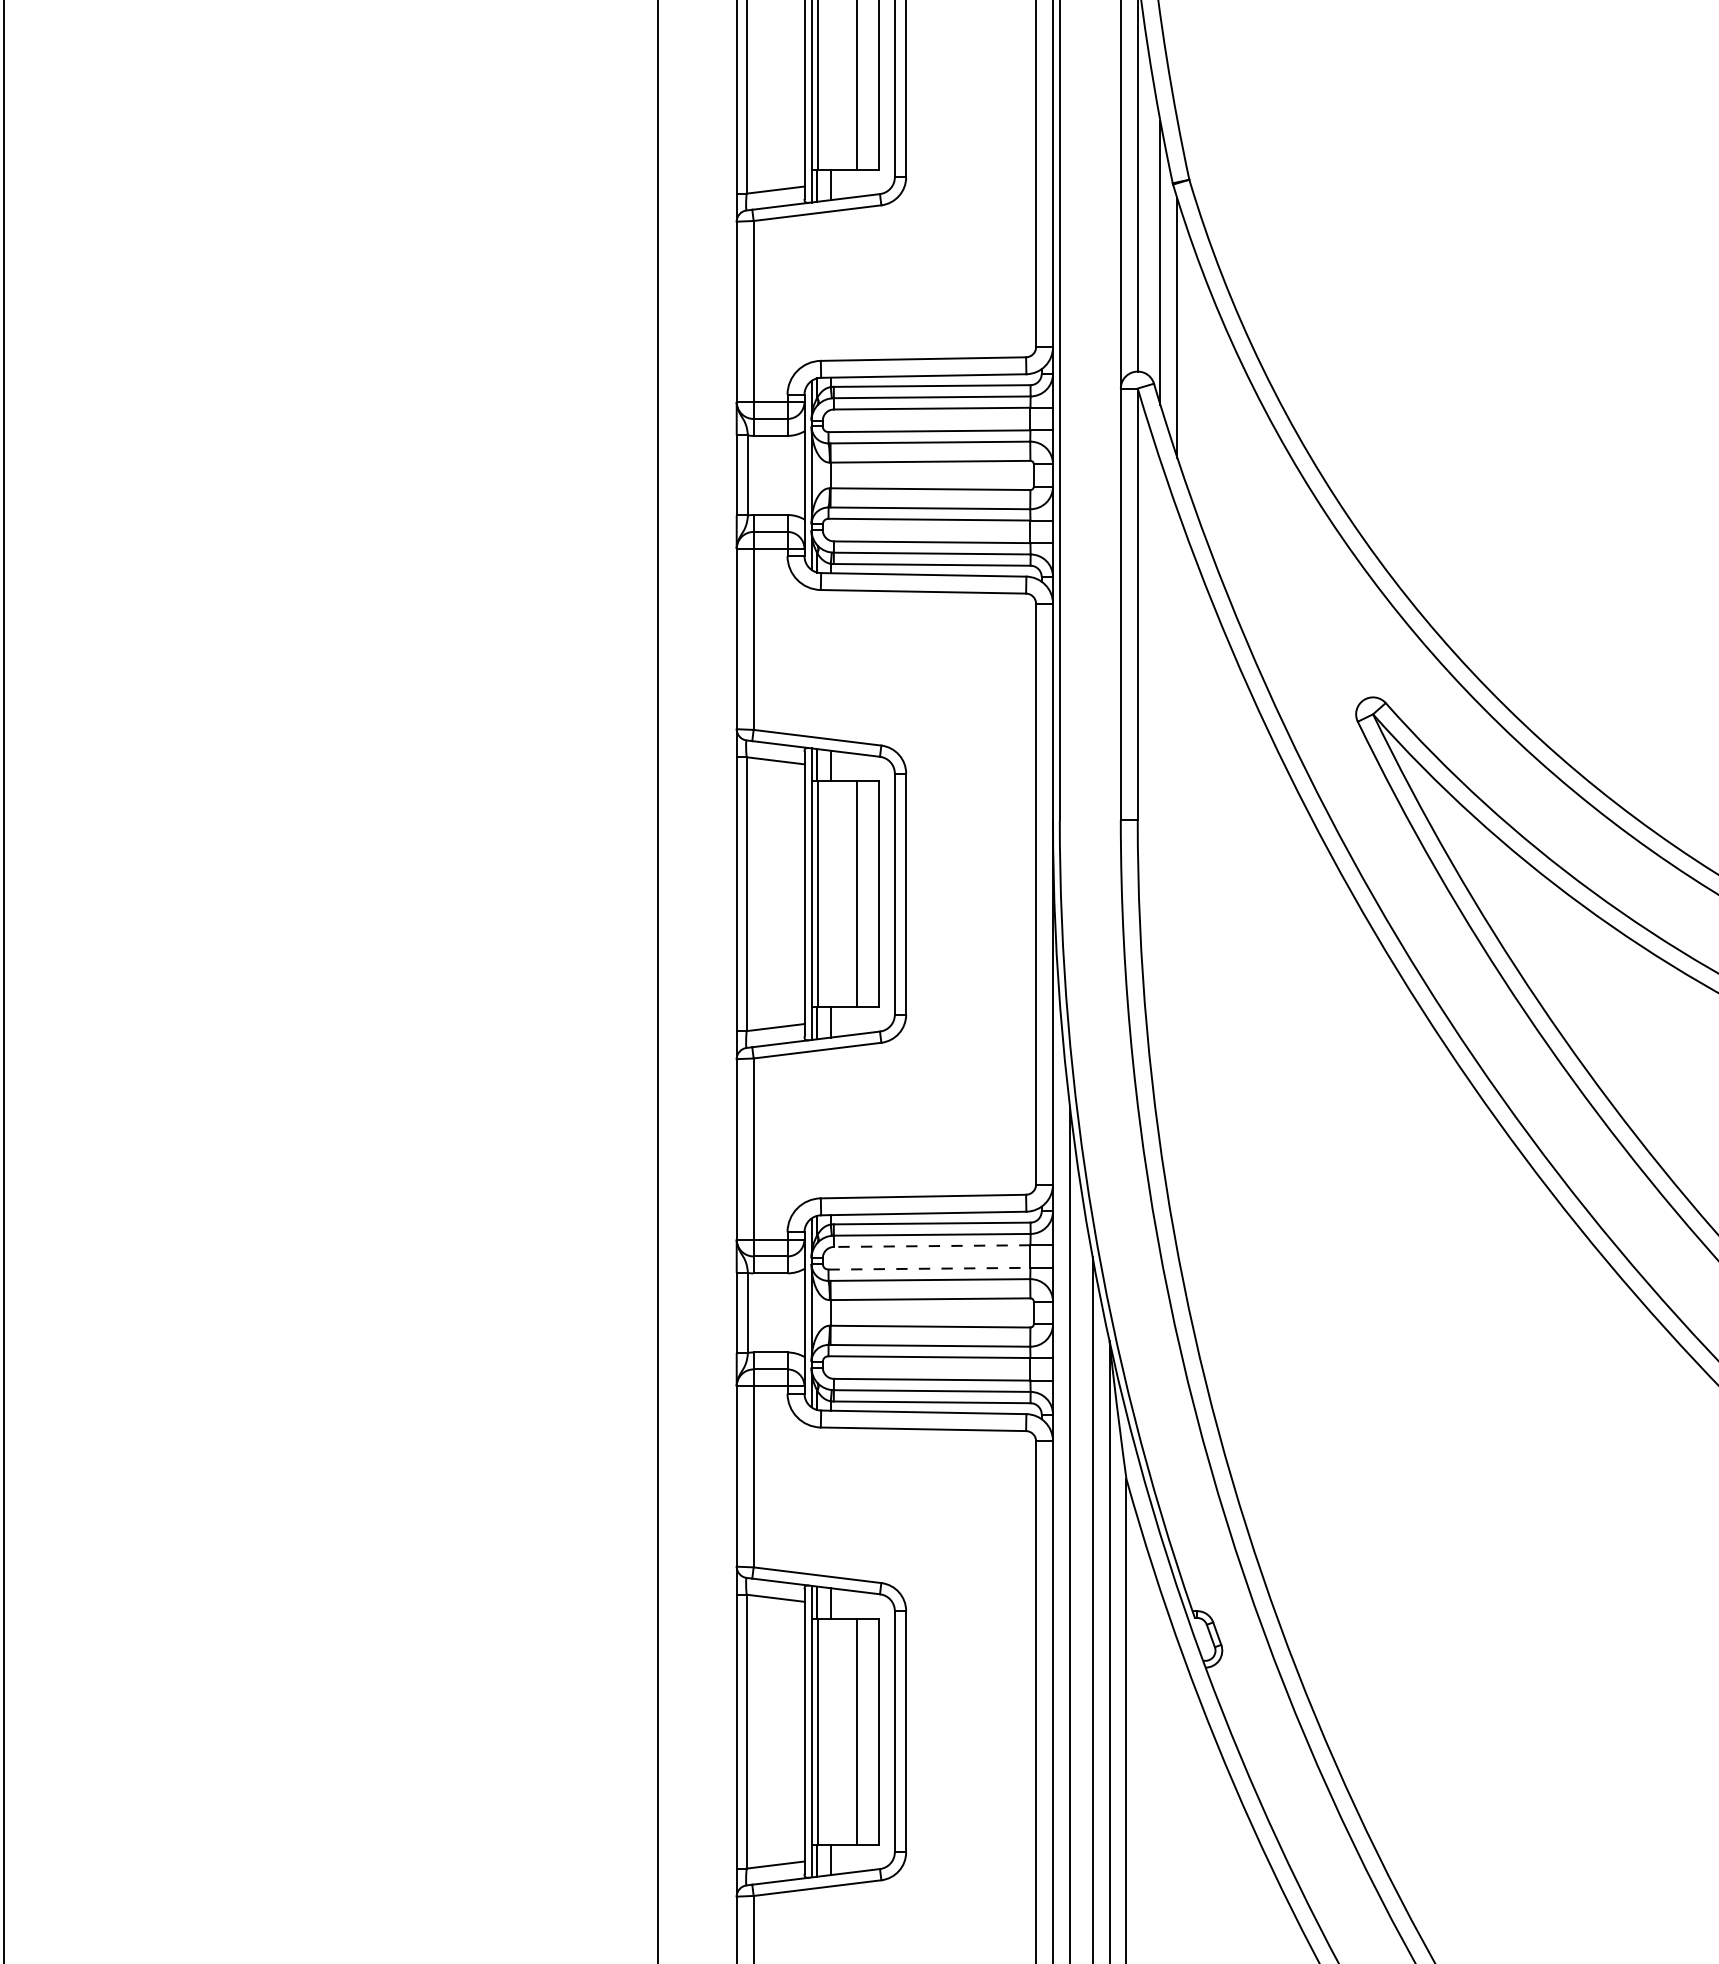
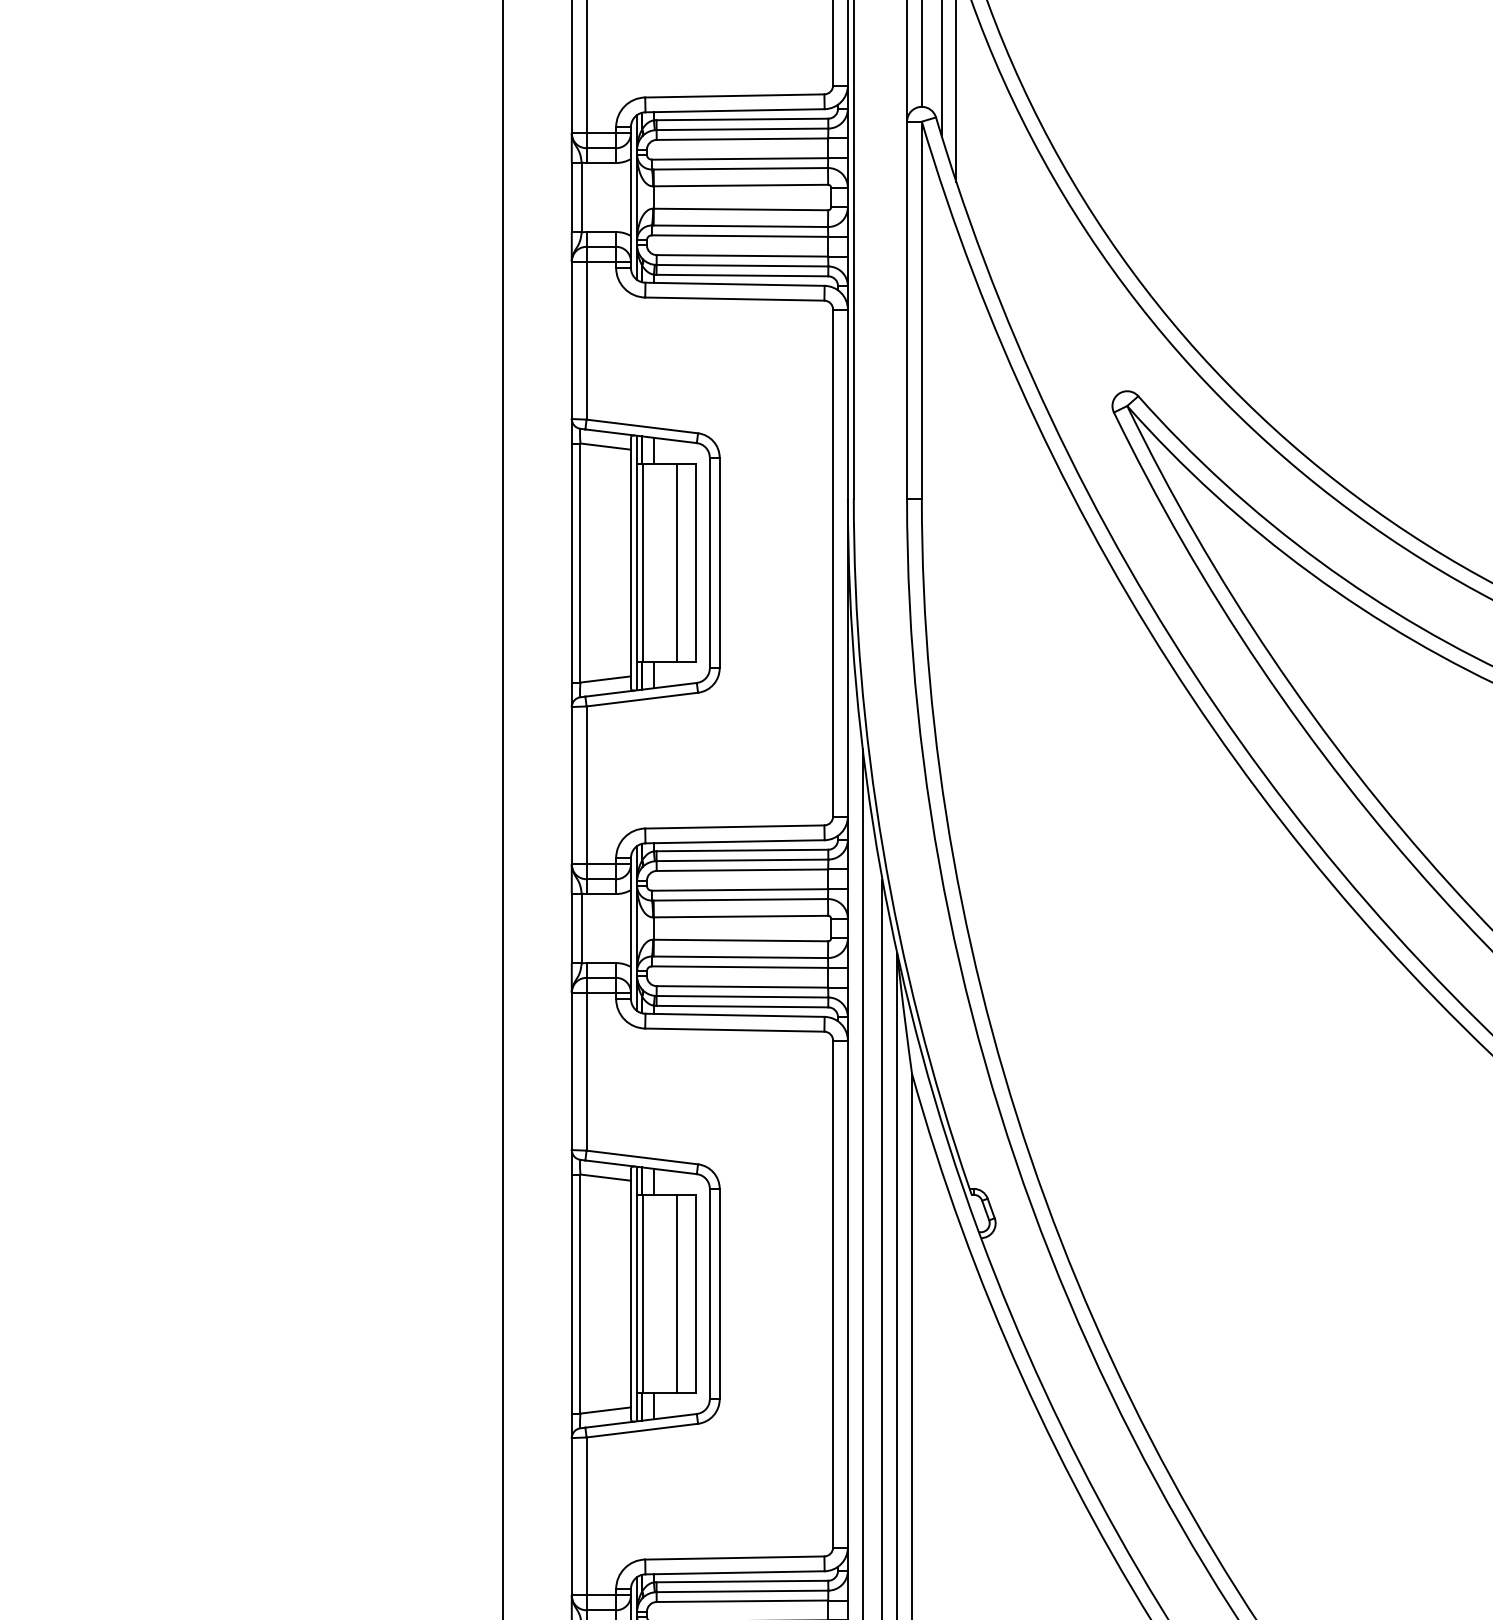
line: (931, 1246) -> (741, 870), dashed -> solid
line: (929, 1268) -> (740, 889), dashed -> solid

